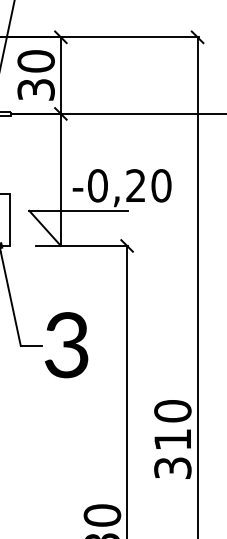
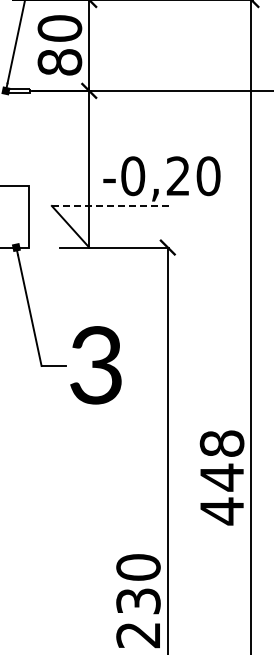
text: (35, 89) -> (59, 62), 30 -> 80
line: (78, 210) -> (110, 205), solid -> dashed
text: (172, 439) -> (221, 477), 310 -> 448

